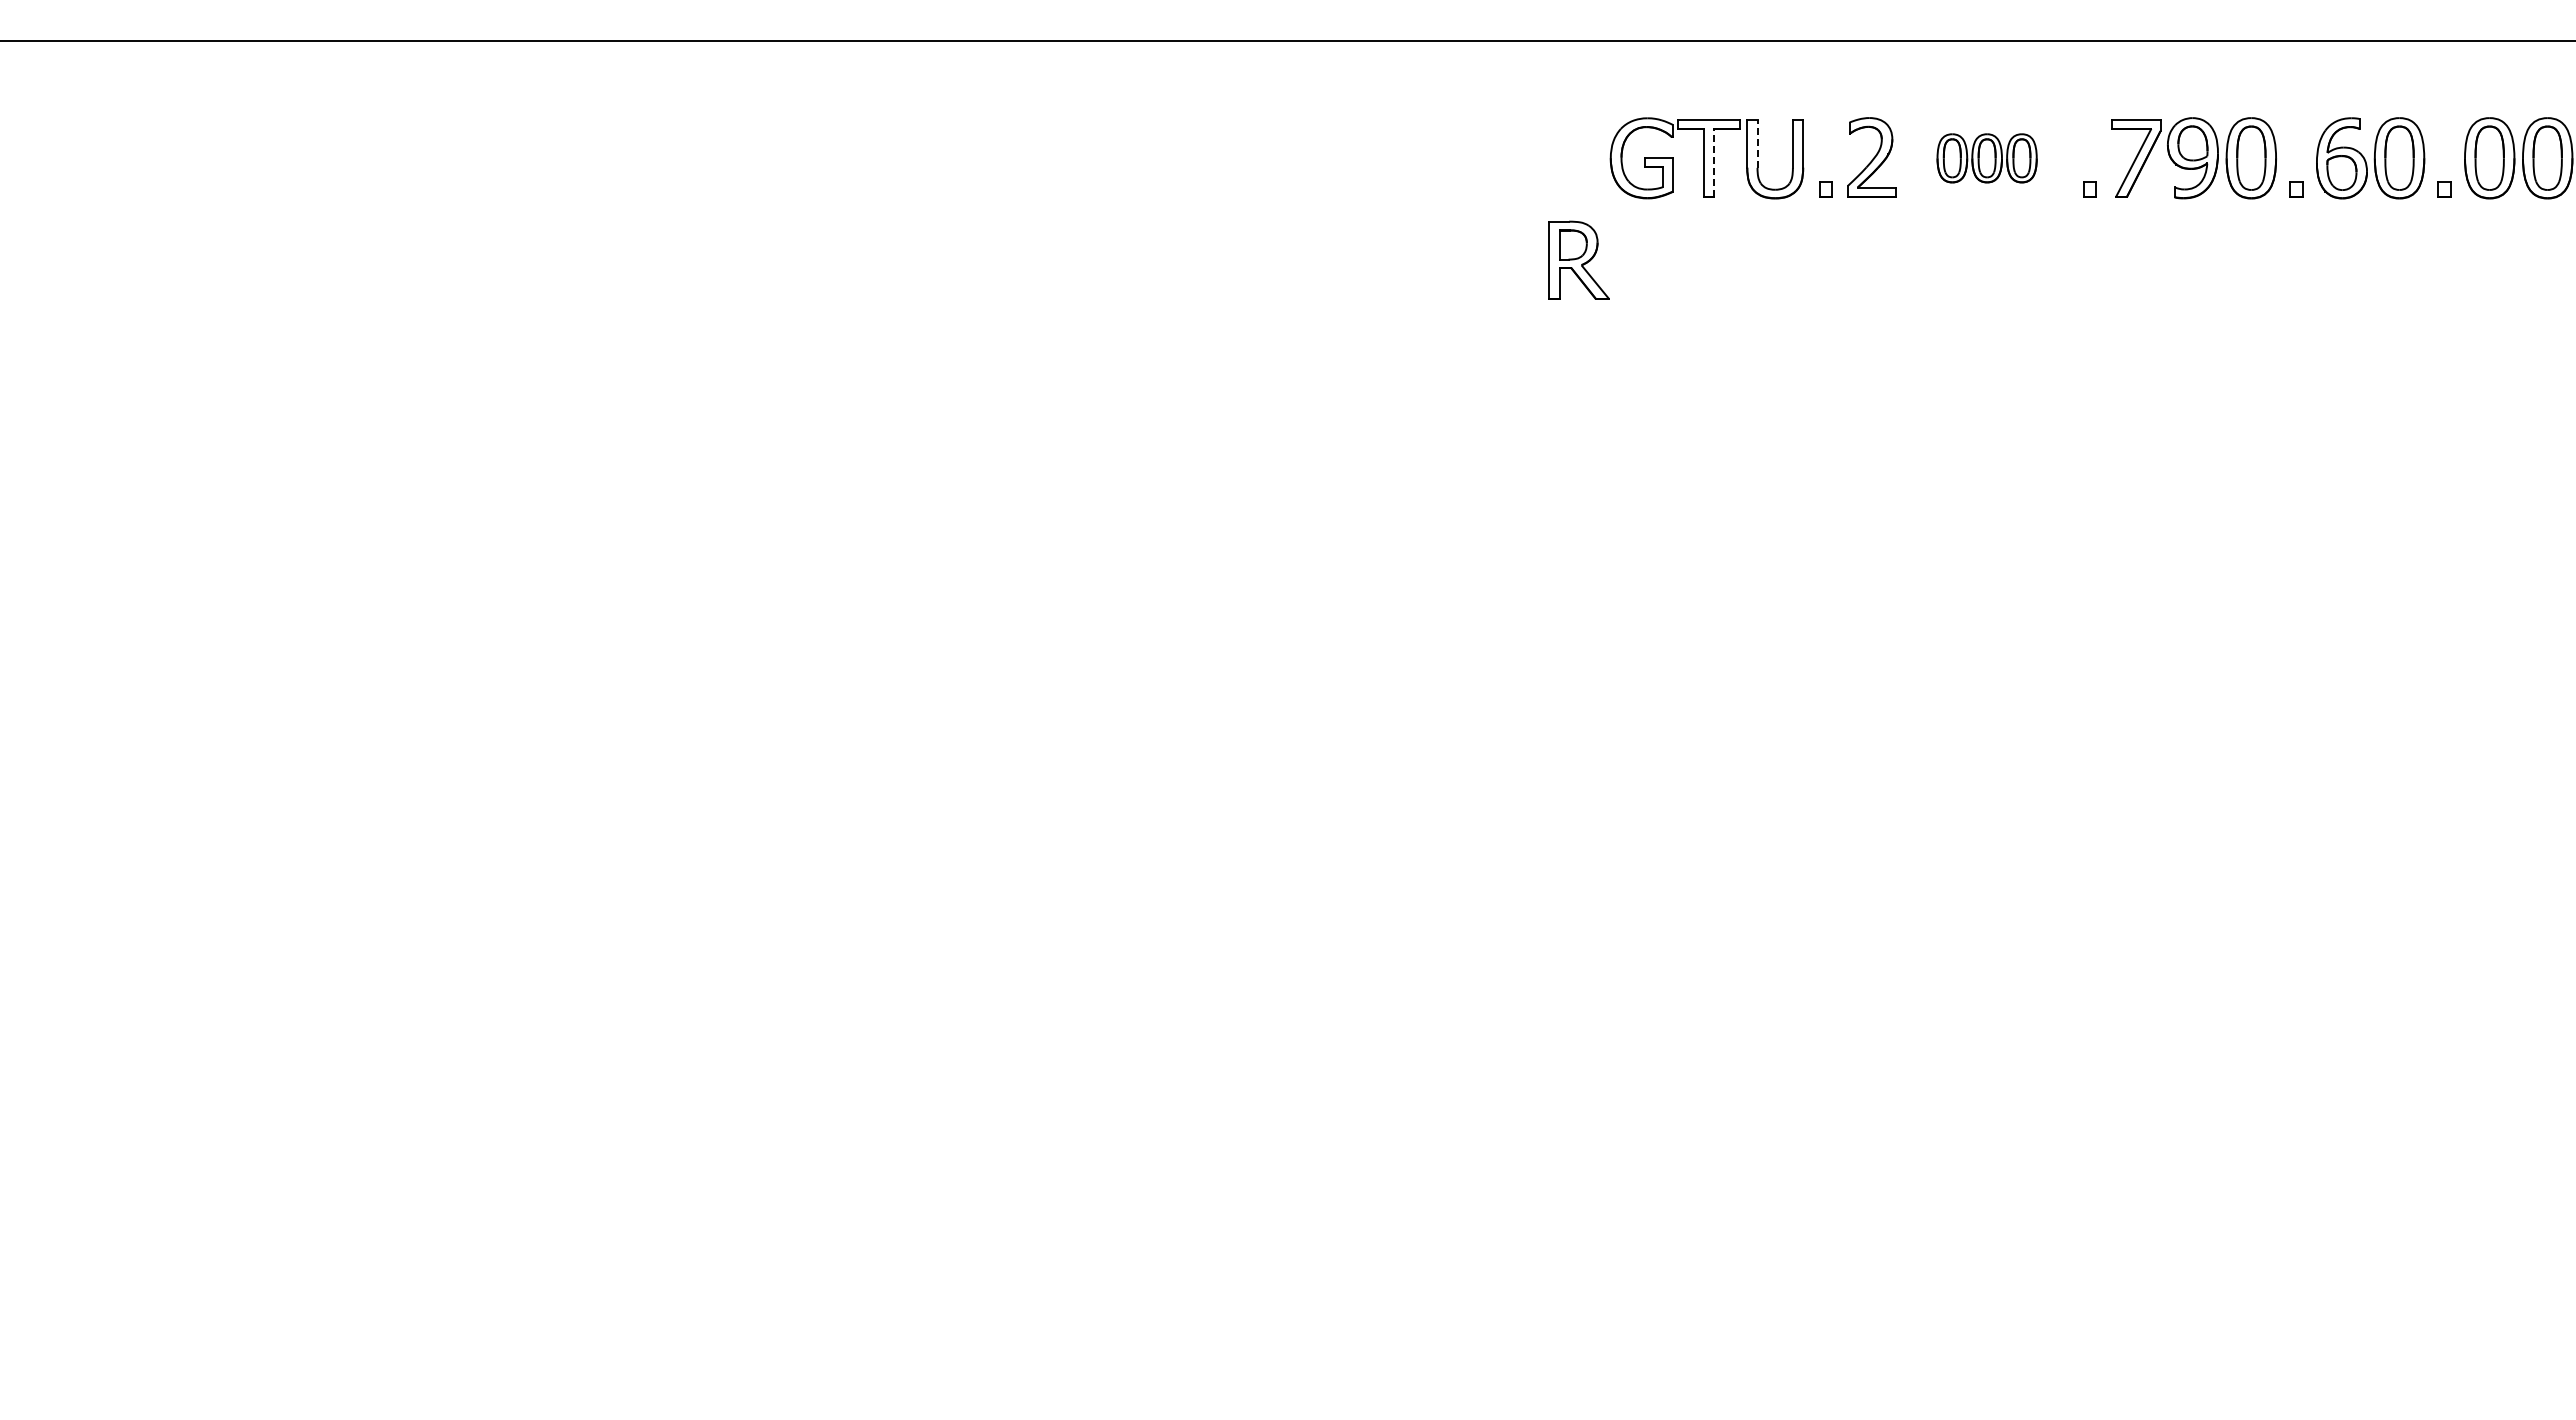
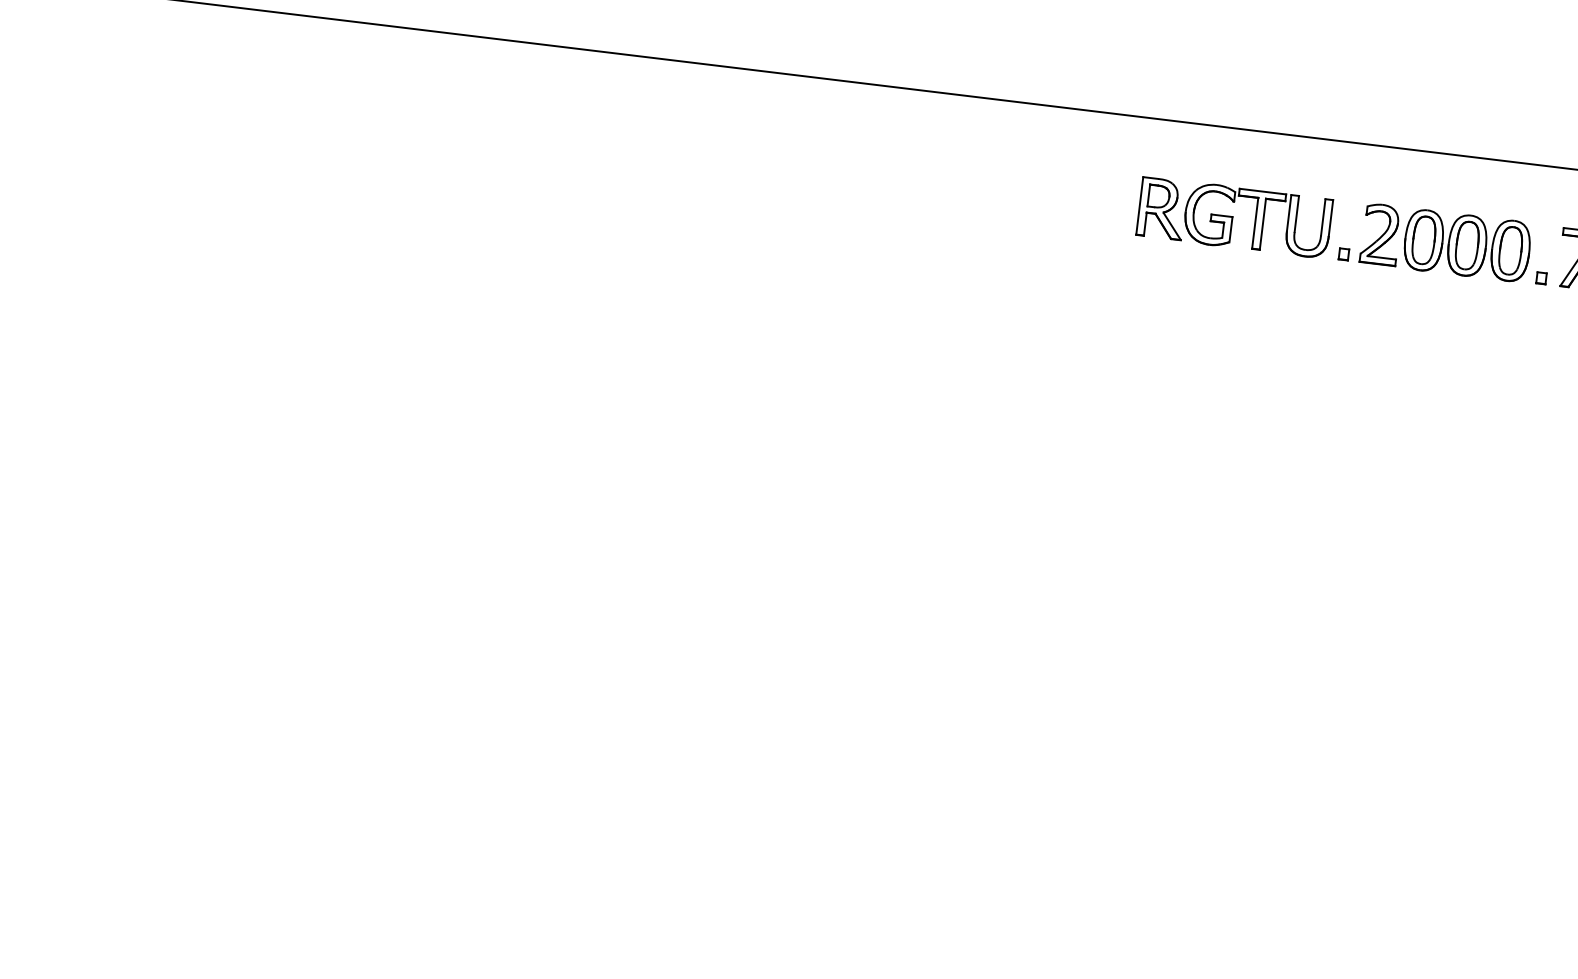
line: (1757, 143) -> (1296, 213), dashed -> solid
part: (1986, 158) -> (1466, 245), size x1.67
line: (1714, 162) -> (1262, 224), dashed -> solid
part: (1578, 259) -> (1161, 208), moved

